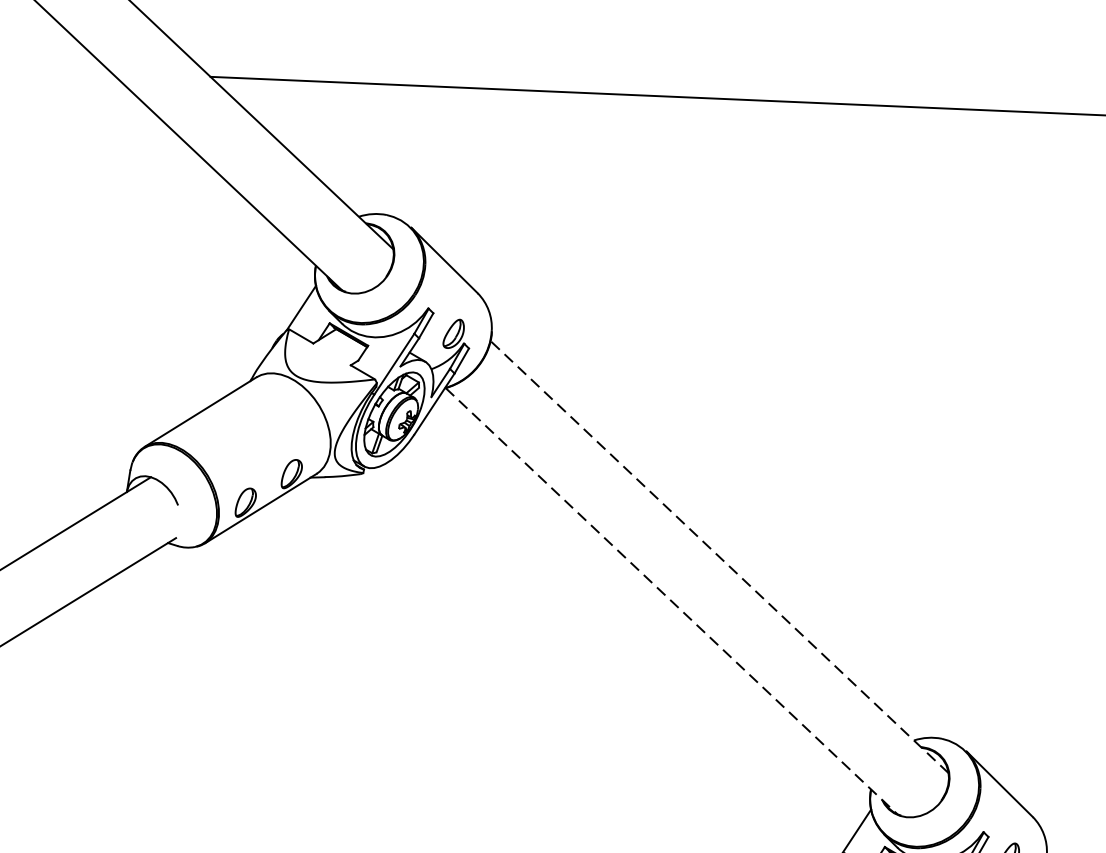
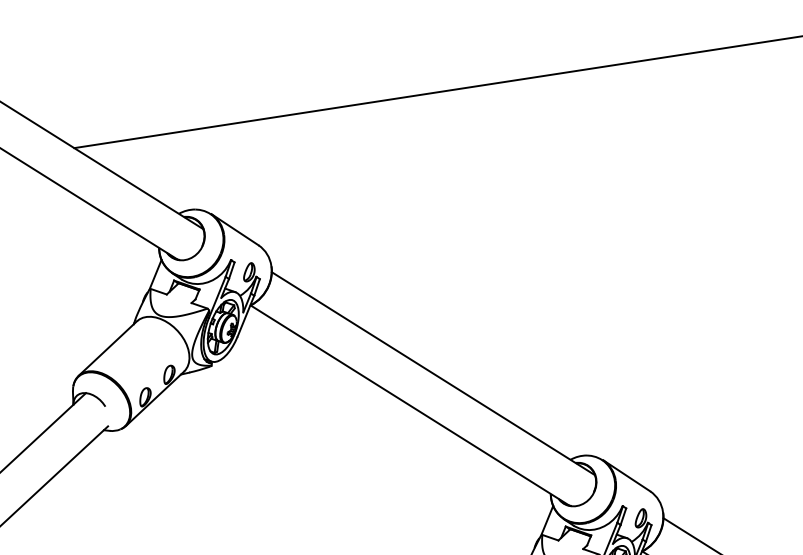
line: (719, 556) -> (433, 373), dashed -> solid
line: (672, 601) -> (410, 405), dashed -> solid

